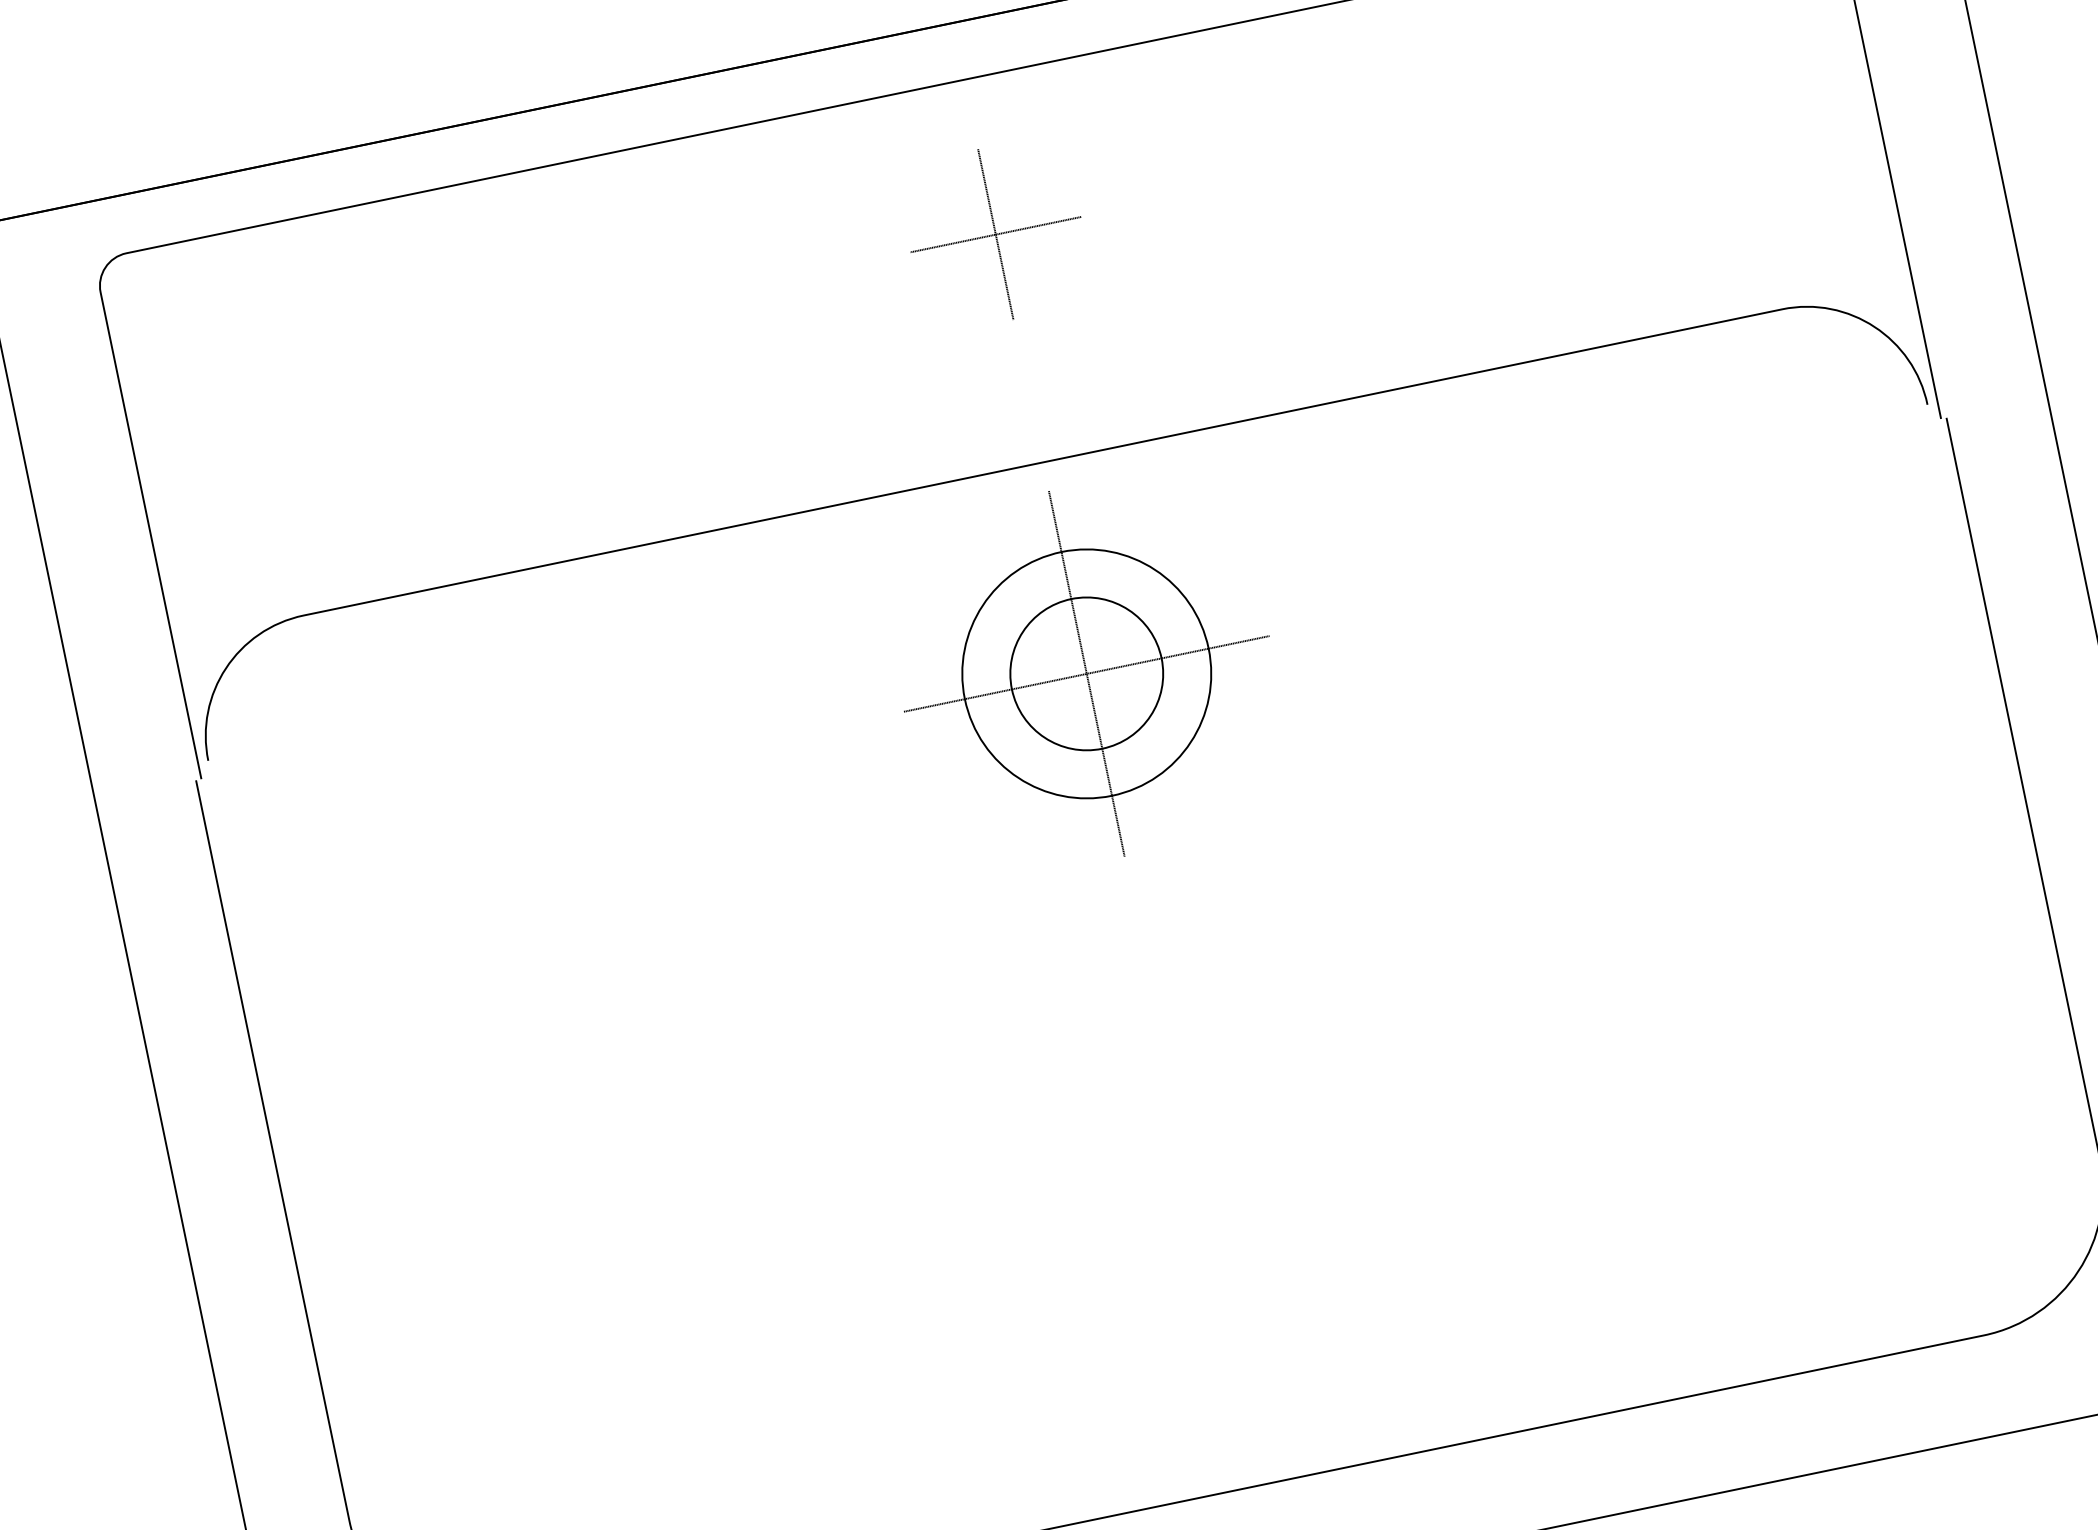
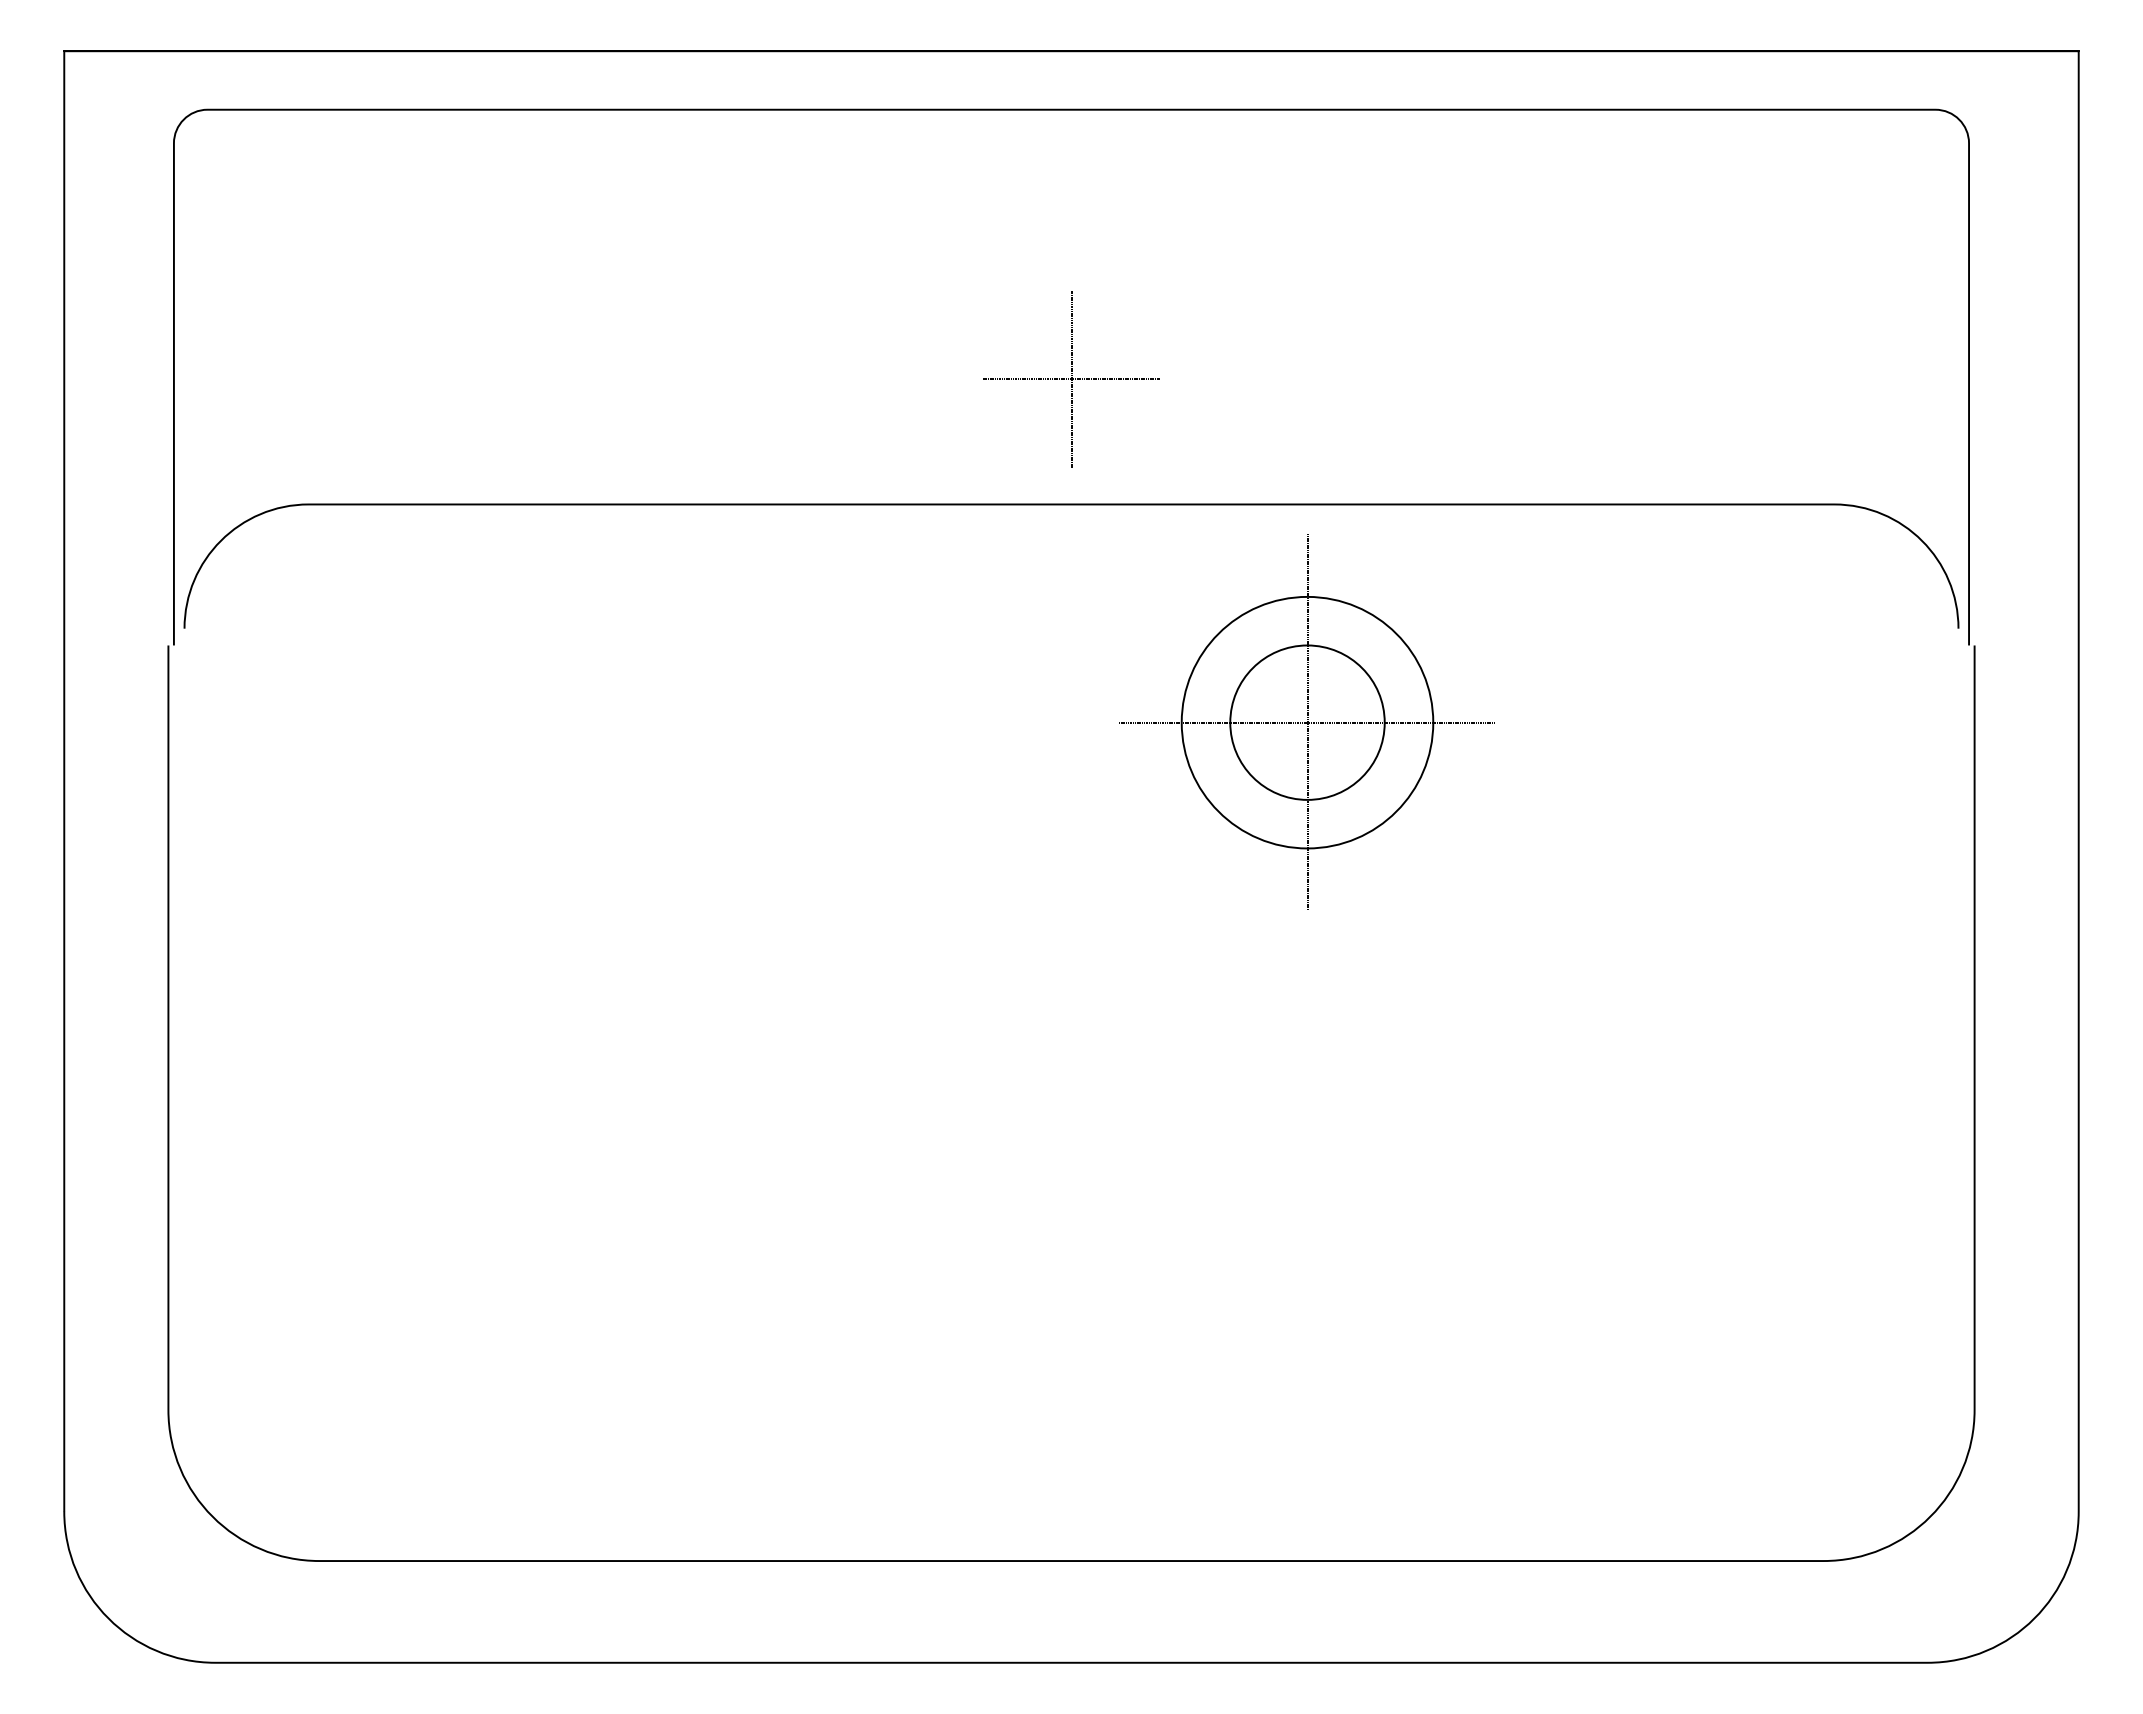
part: (995, 234) -> (1071, 379), moved
part: (1085, 672) -> (1306, 721), moved

